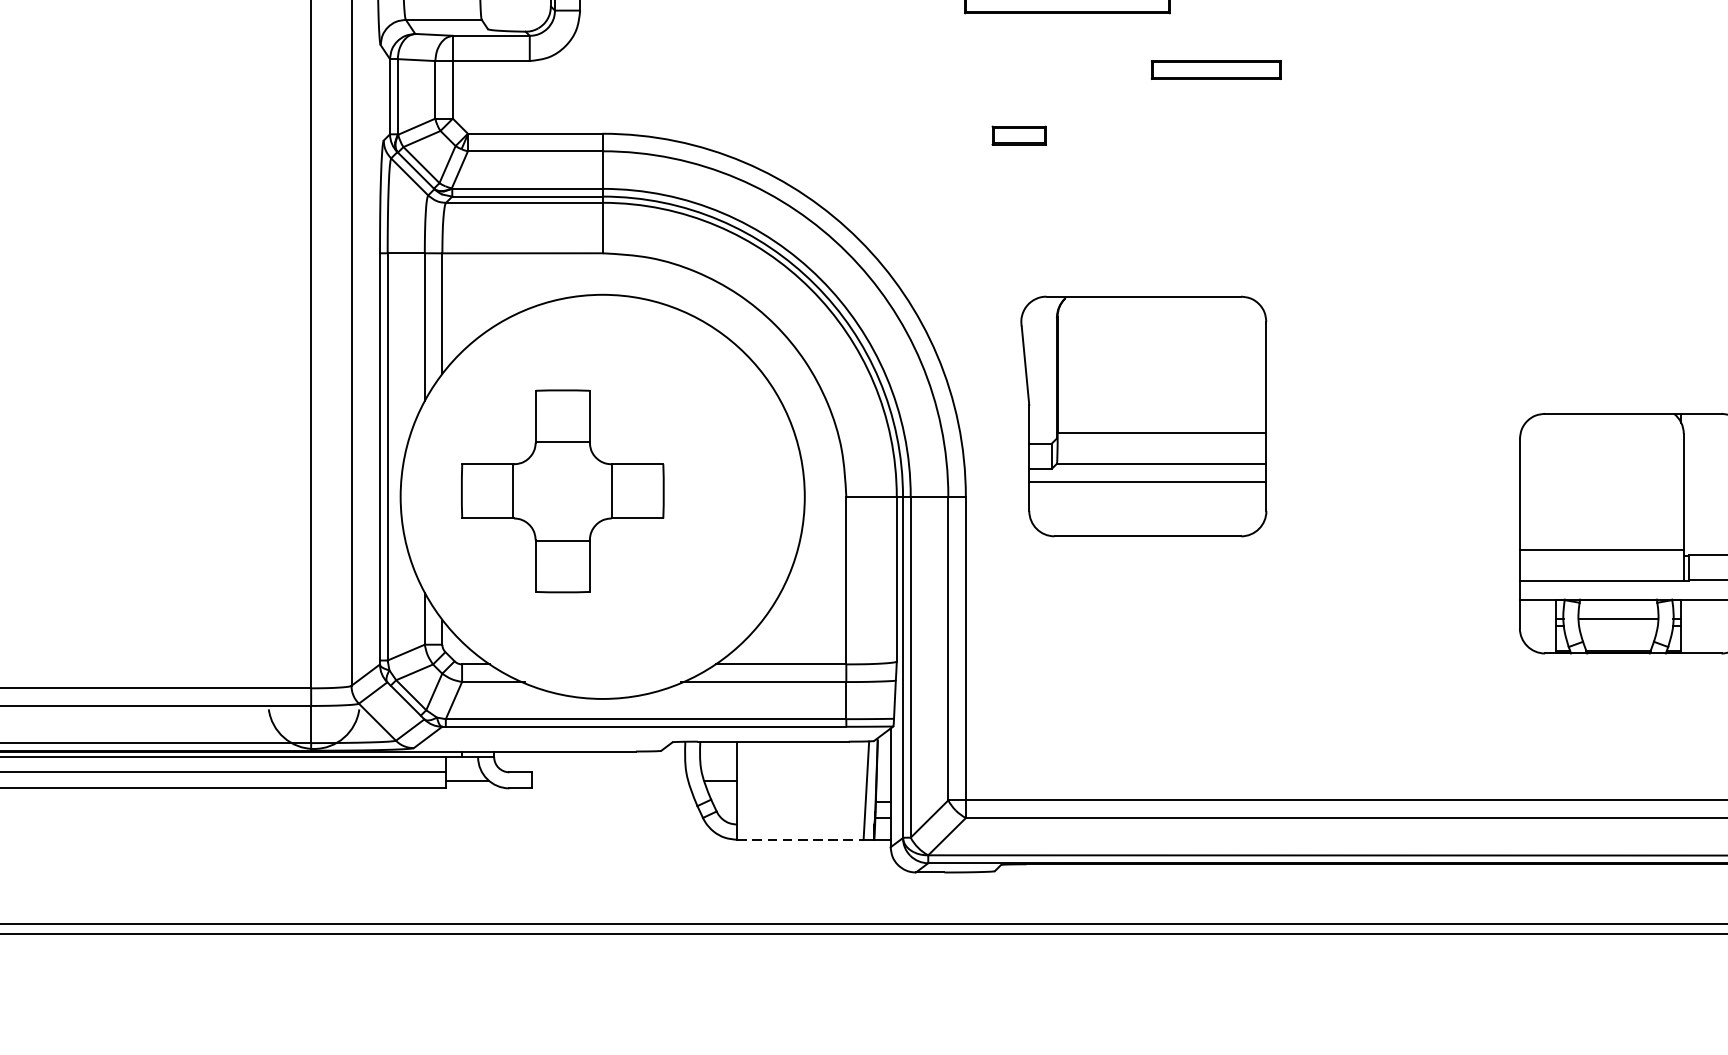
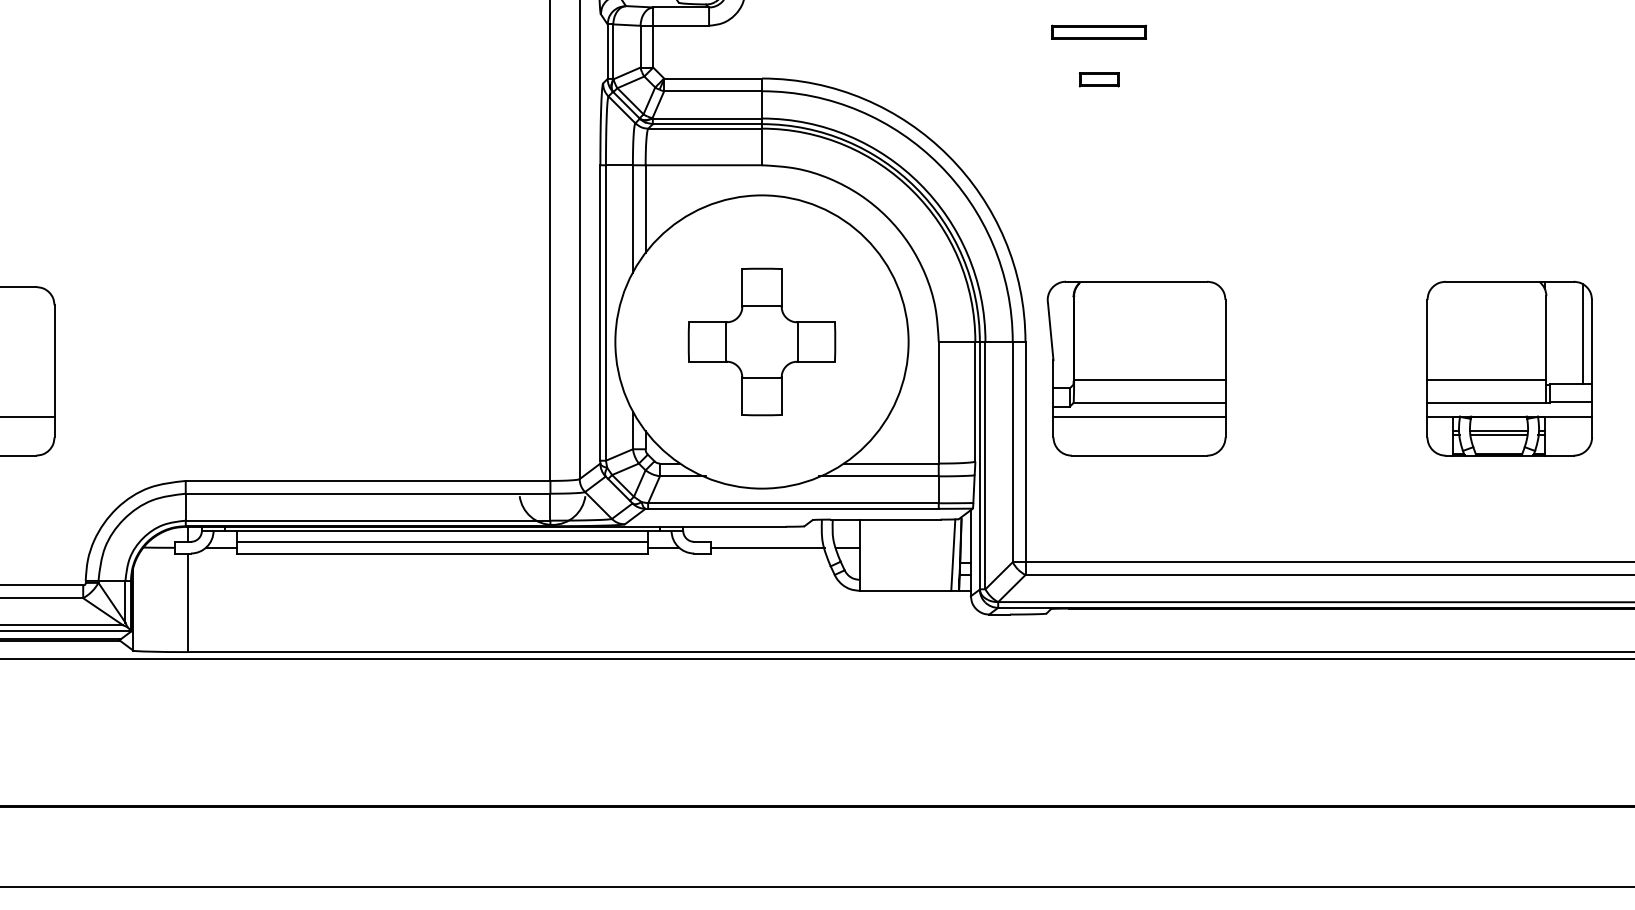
part: (1216, 68) -> (1099, 31), moved
part: (1018, 135) -> (1098, 79), moved
part: (1143, 416) -> (1136, 368), moved
part: (562, 490) -> (761, 341), moved
line: (1617, 625) -> (1498, 435), added
line: (610, 780) -> (767, 547), added
line: (800, 839) -> (905, 590), dashed -> solid

